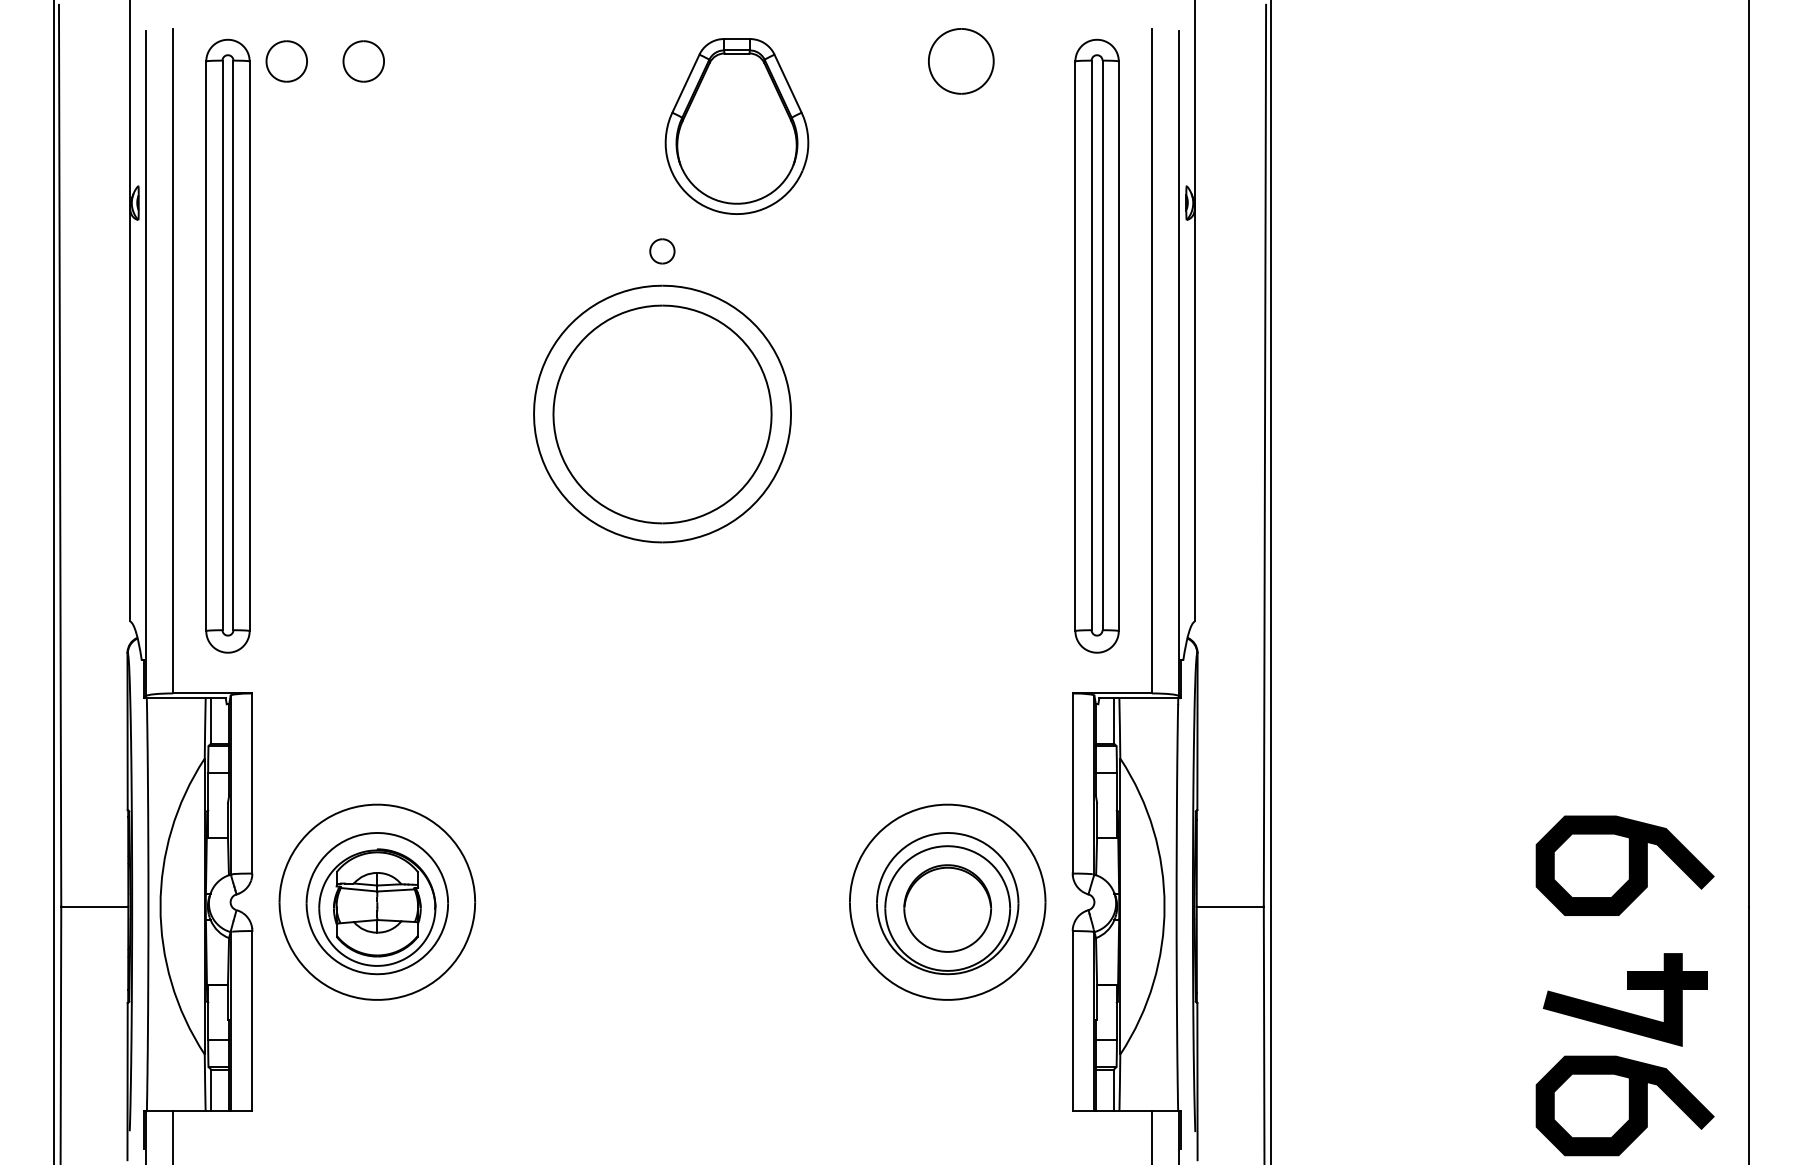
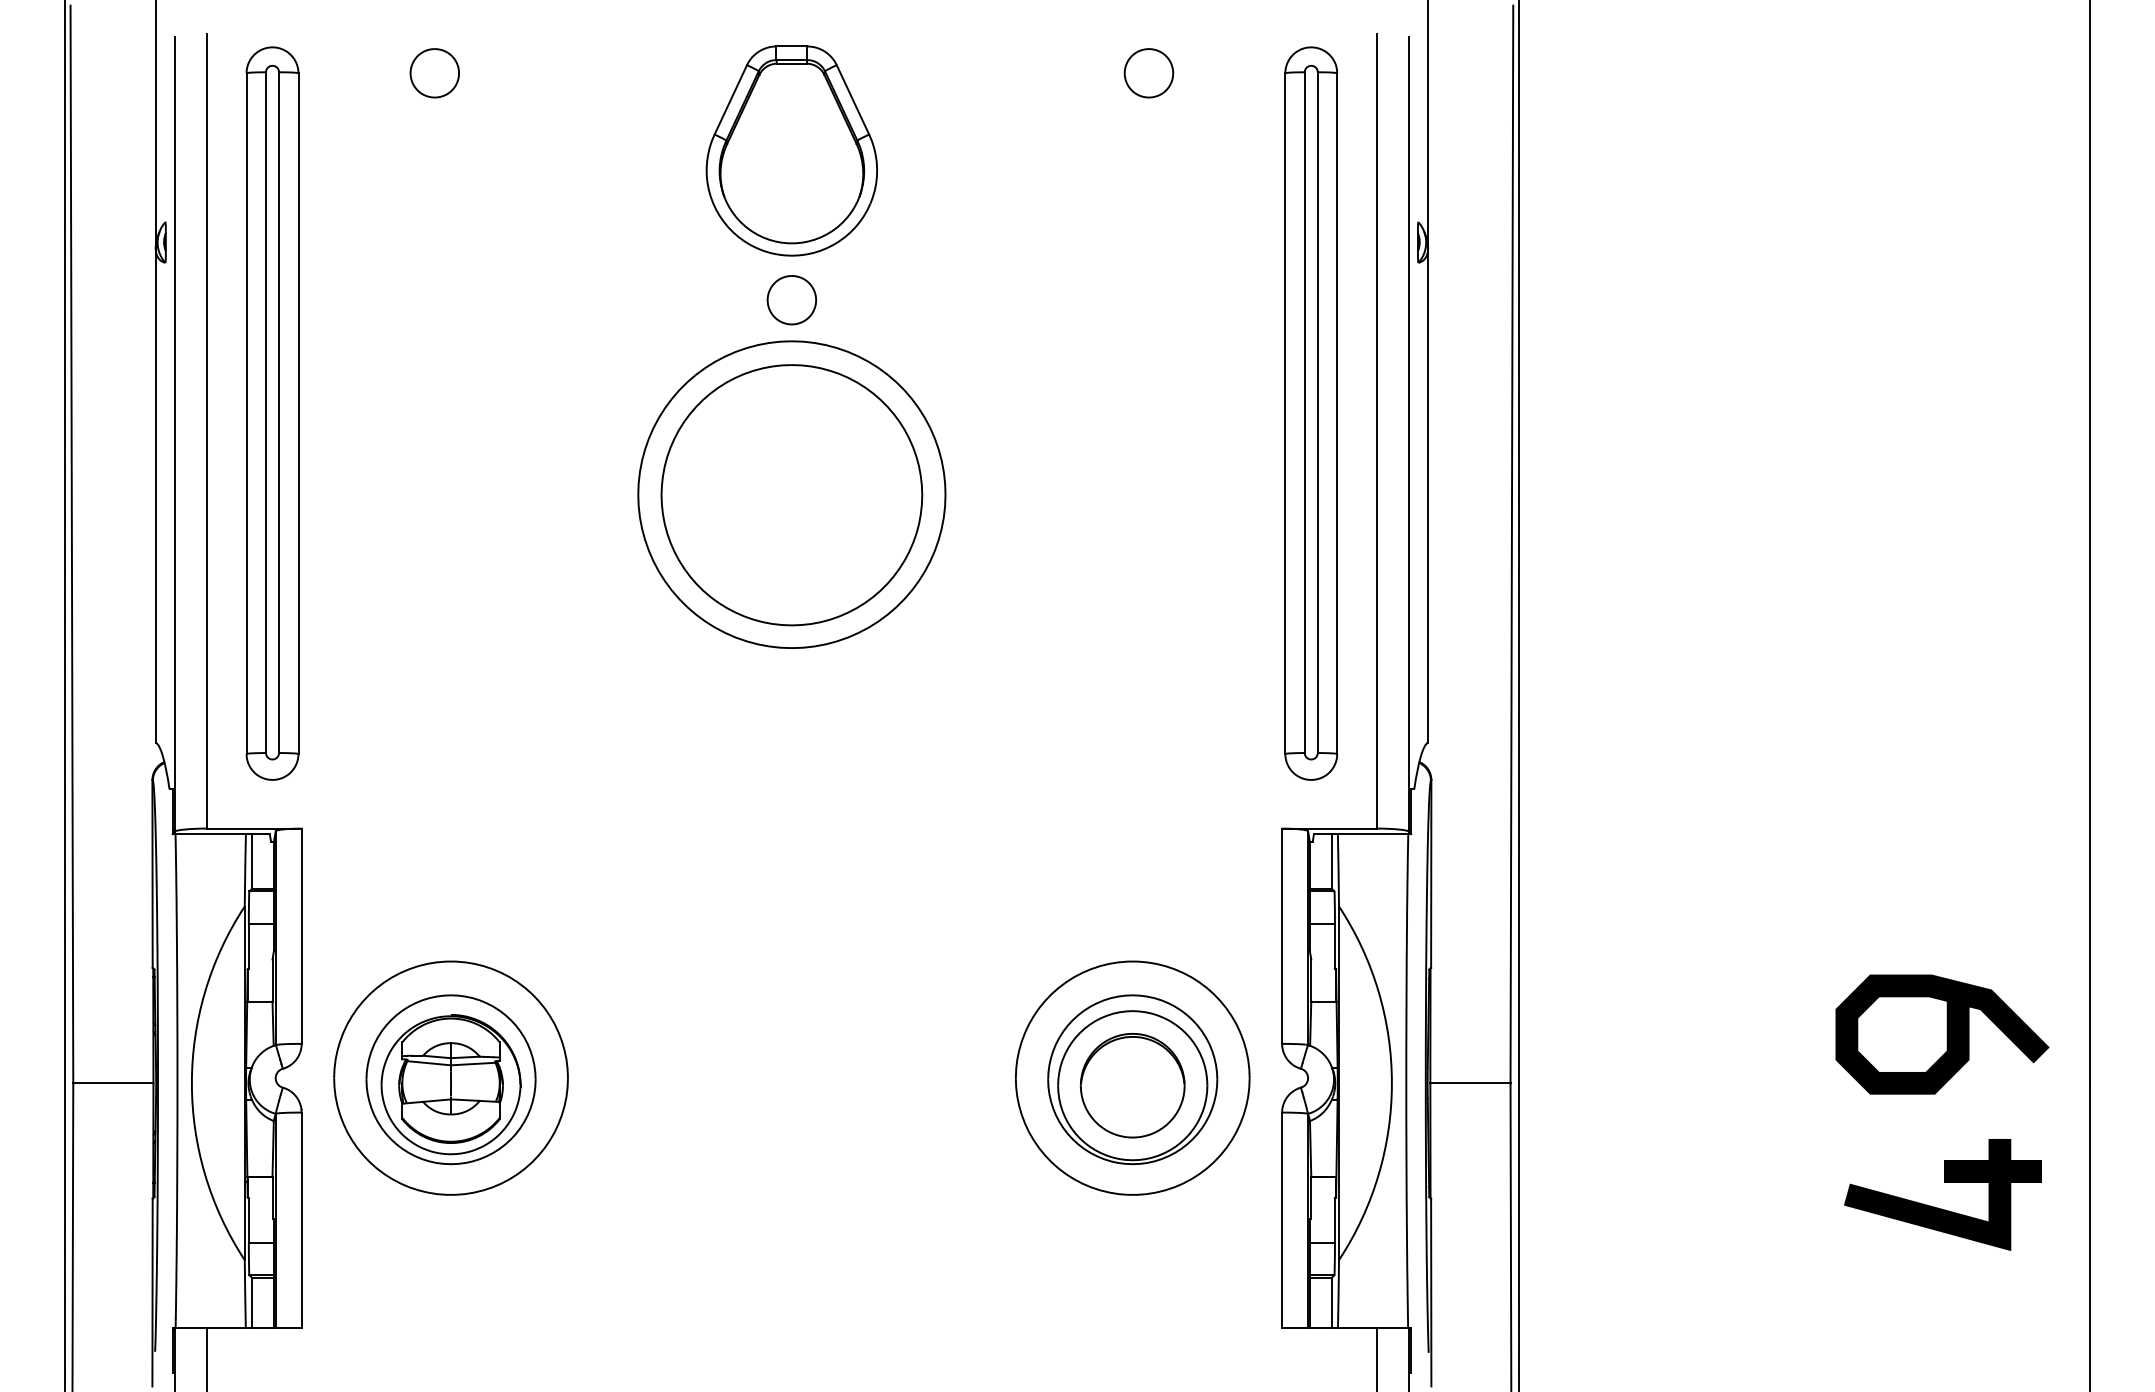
part: (286, 61) -> (342, 73), removed
part: (960, 61) -> (1148, 73), size x0.62
part: (736, 126) -> (791, 150), moved
part: (662, 251) -> (791, 300), size x1.67
curve: (1628, 1105) -> (1946, 1321), removed

